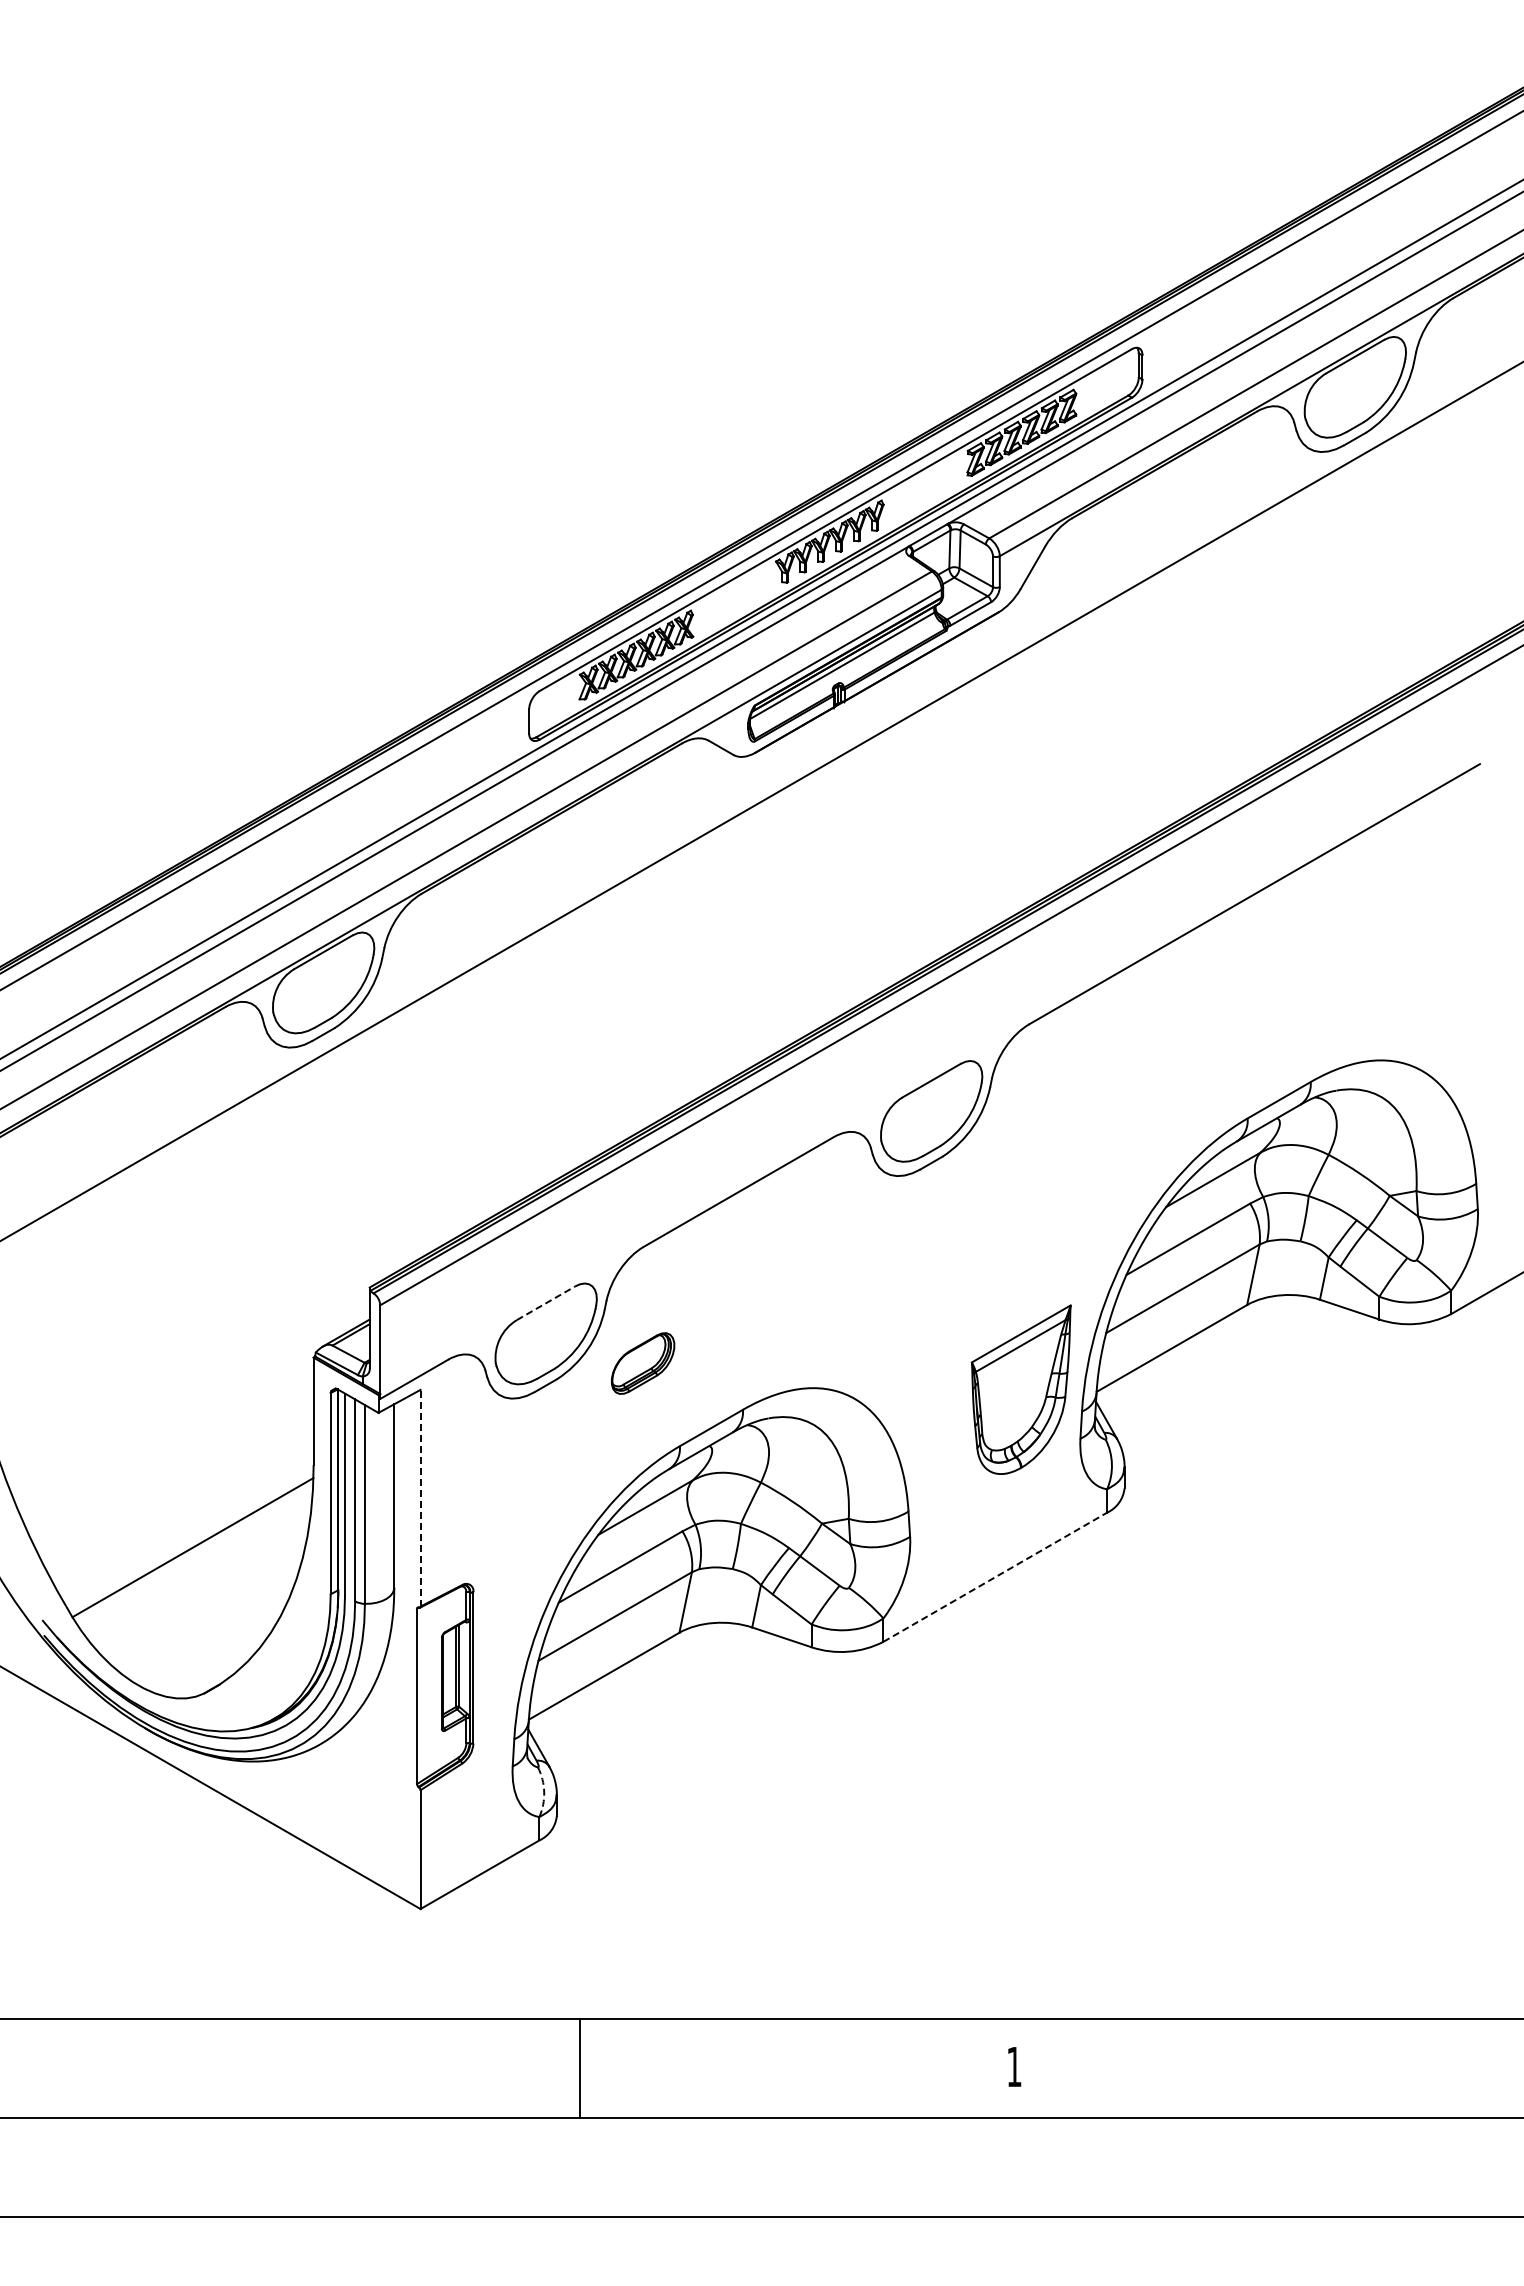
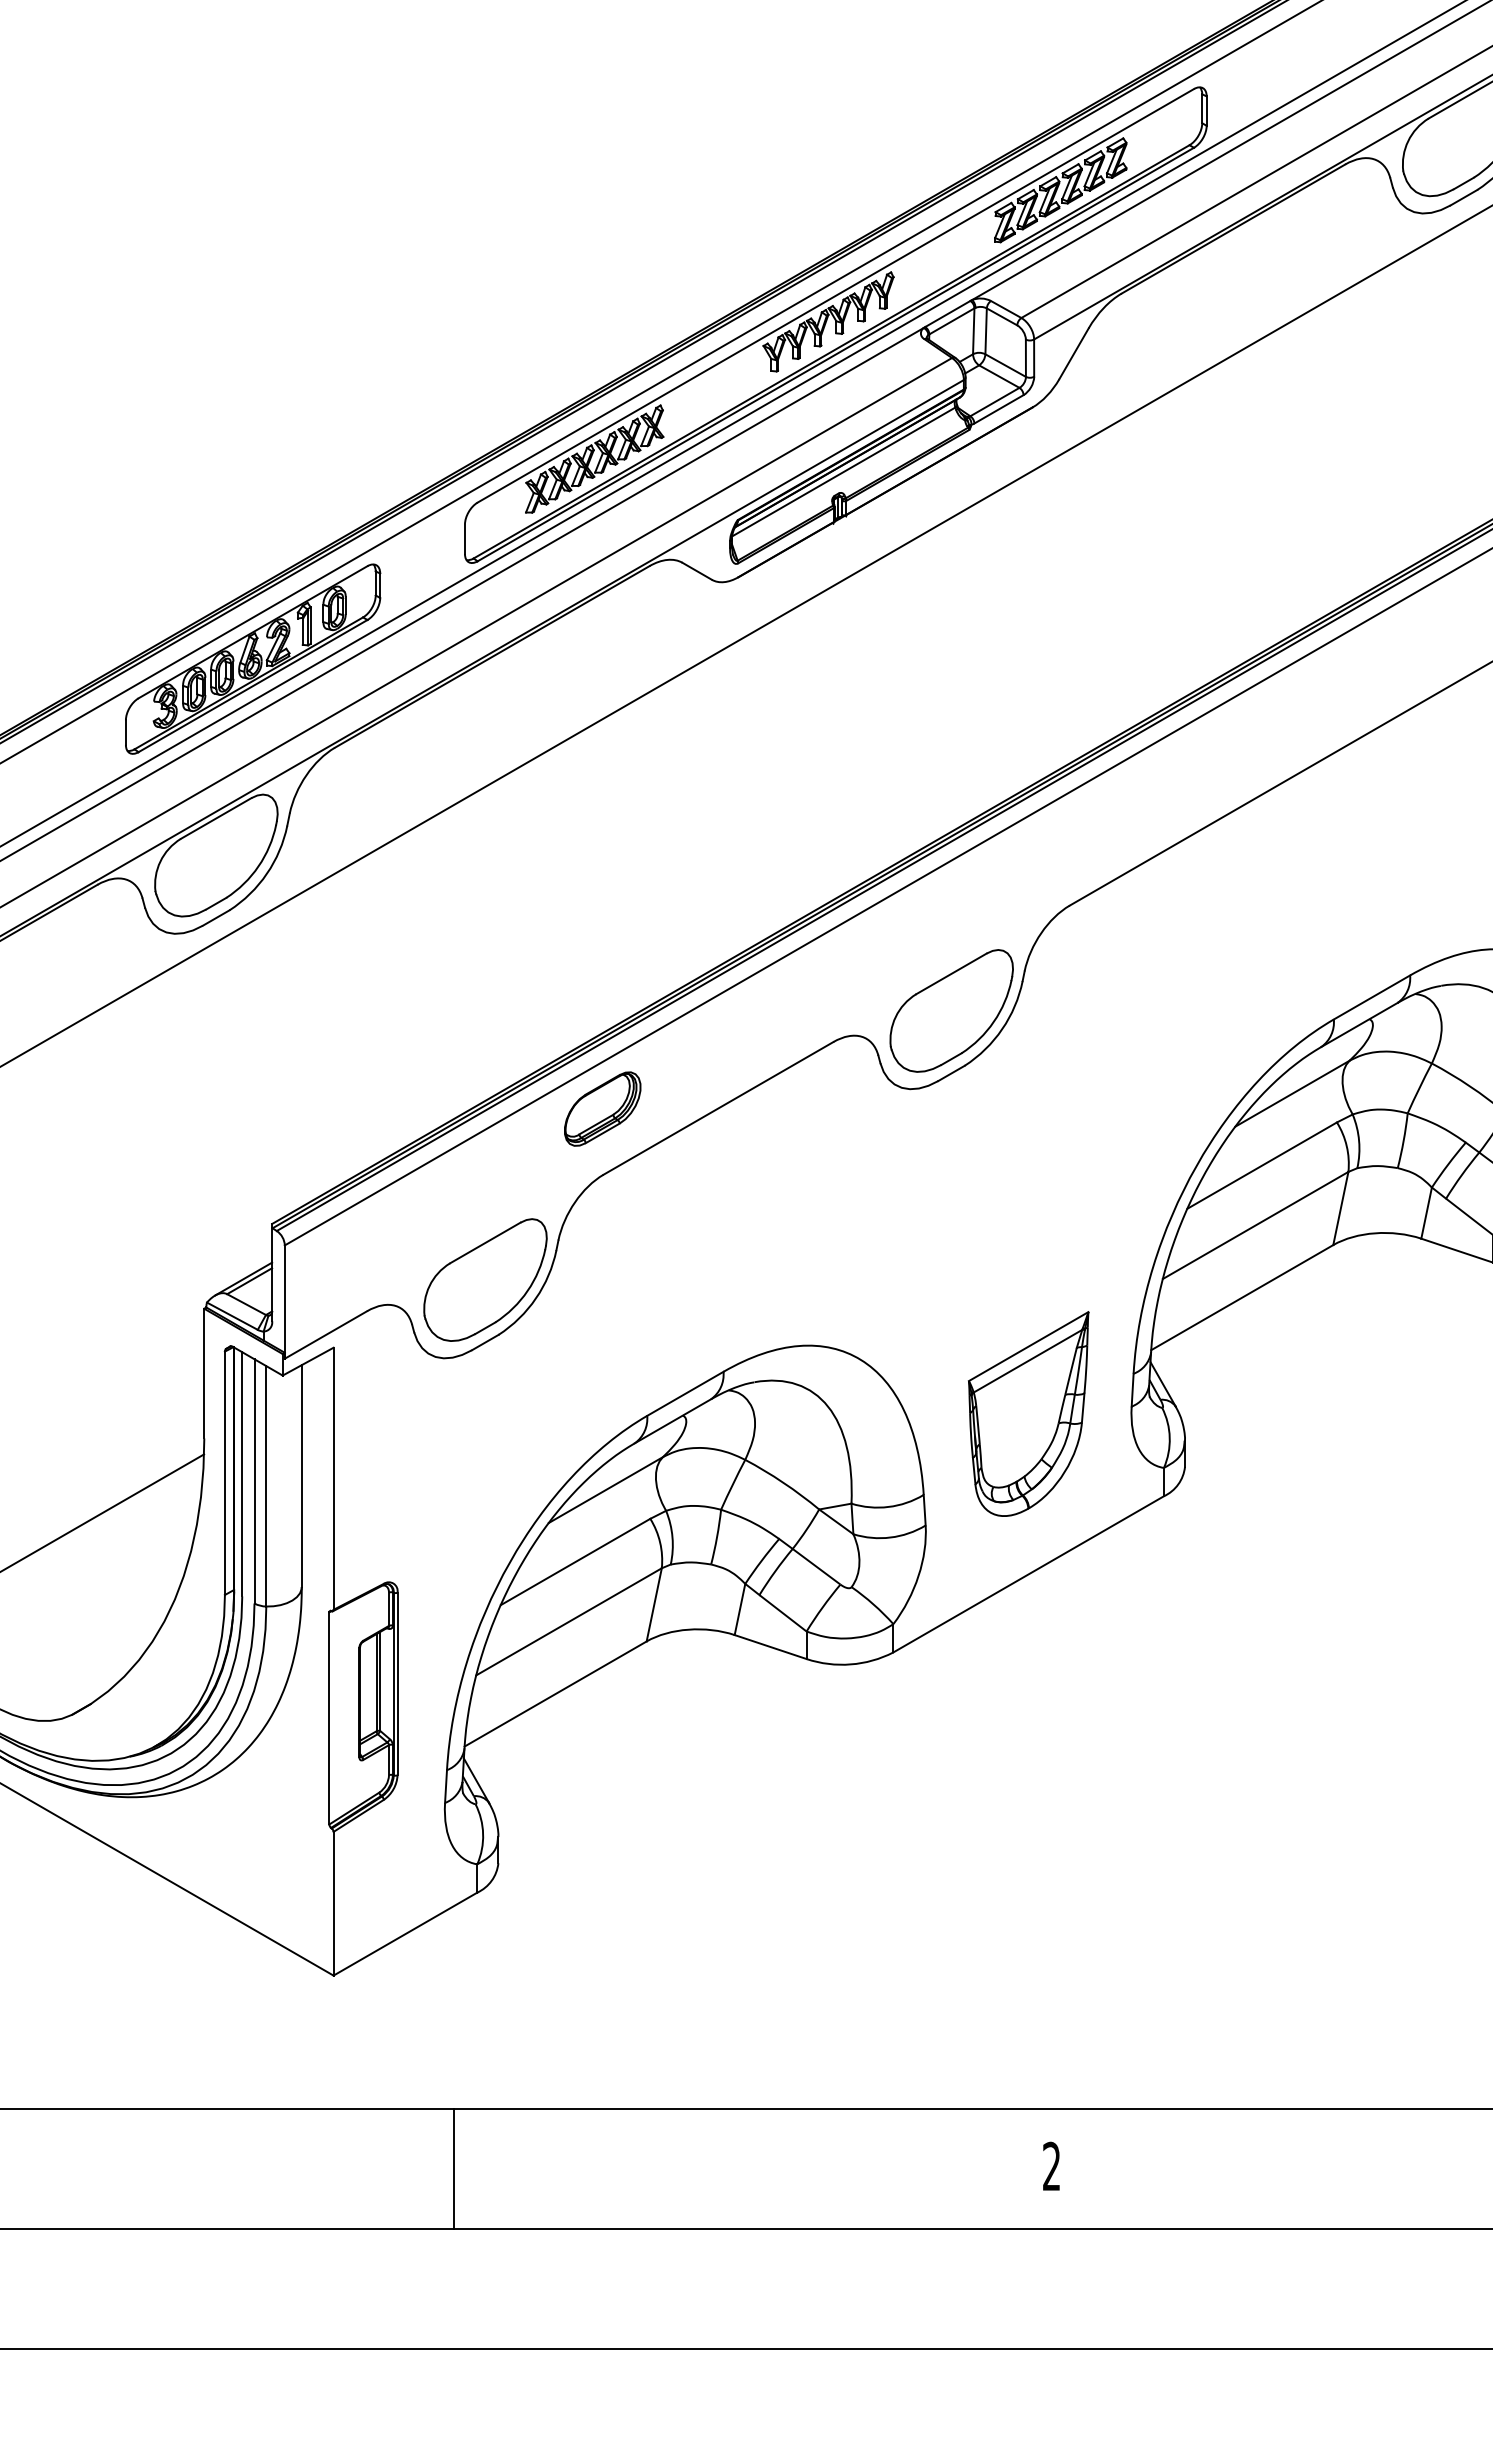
part: (354, 820) -> (253, 659), added
line: (546, 1303) -> (485, 1243), dashed -> solid
part: (643, 1363) -> (603, 1109), moved
part: (1020, 1389) -> (1027, 1413), moved
line: (420, 1497) -> (333, 1477), dashed -> solid
line: (995, 1577) -> (1028, 1574), dashed -> solid
arc: (544, 1792) -> (483, 1834), dashed -> solid
text: (1014, 2066) -> (1051, 2166), 1 -> 2
line: (580, 2068) -> (454, 2168), moved

